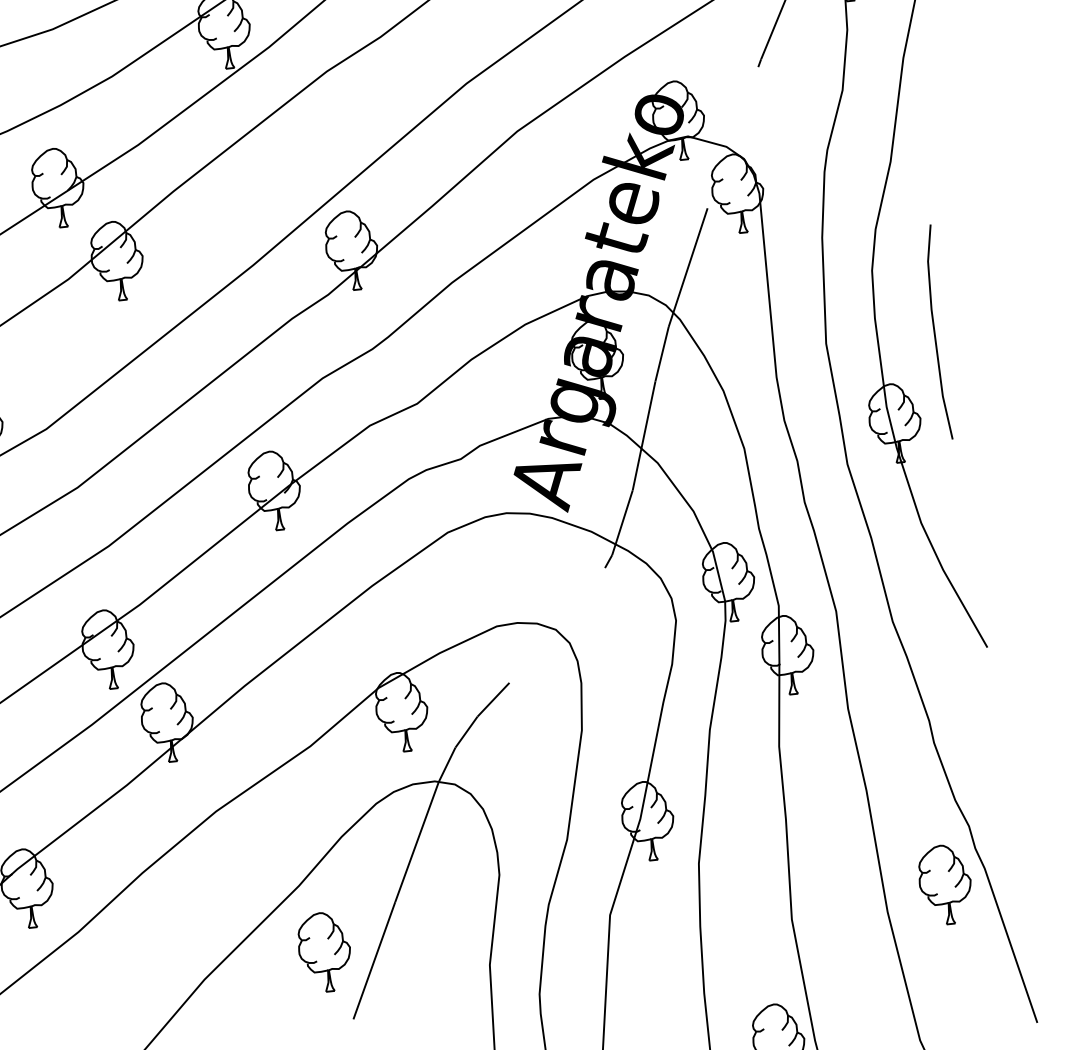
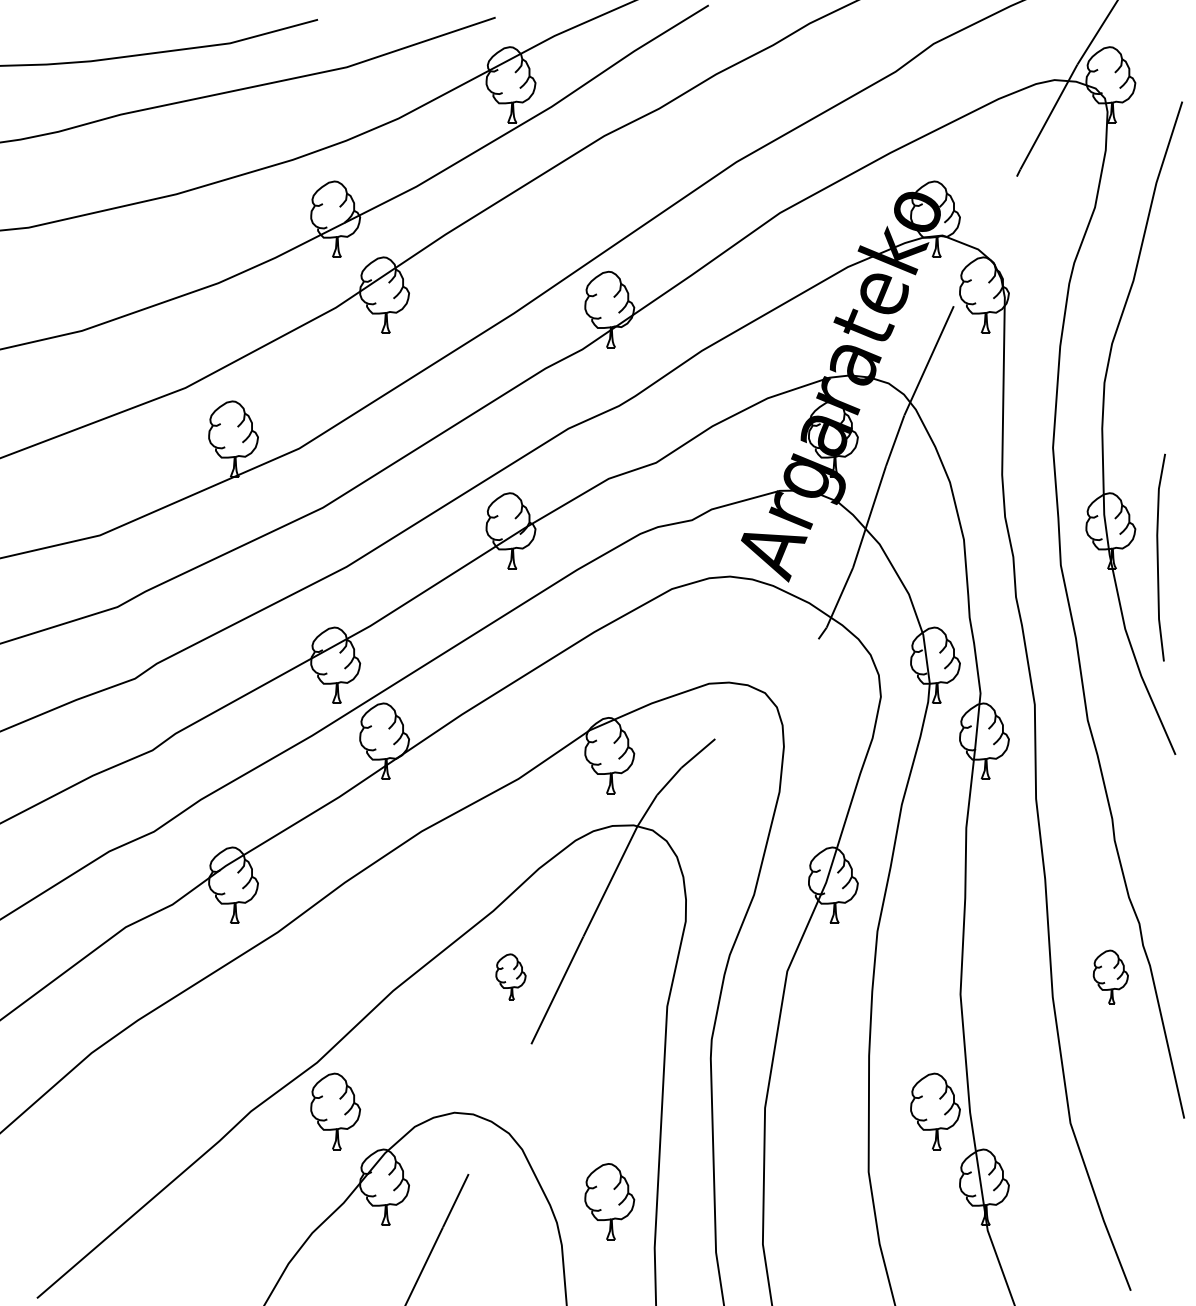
line: (935, 332) -> (1158, 557), moved
part: (945, 884) -> (1110, 976), size x0.7
part: (324, 951) -> (510, 976), size x0.6

